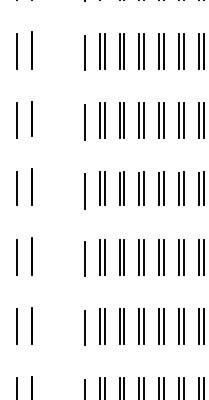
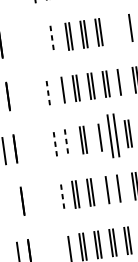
line: (104, 120) -> (55, 38), removed
part: (181, 120) -> (114, 30), removed
line: (198, 120) -> (126, 28), removed
line: (84, 121) -> (40, 41), removed
line: (99, 121) -> (52, 39), solid -> dashed
line: (99, 188) -> (59, 90), removed
line: (183, 188) -> (122, 81), removed
line: (84, 191) -> (48, 94), solid -> dashed
line: (99, 257) -> (66, 142), solid -> dashed
line: (104, 257) -> (70, 142), removed
line: (139, 257) -> (96, 138), removed
part: (161, 257) -> (113, 136), size x1.6
line: (84, 259) -> (55, 145), solid -> dashed
line: (17, 326) -> (11, 203), removed
line: (139, 326) -> (103, 190), removed
line: (164, 326) -> (122, 187), removed
line: (84, 328) -> (62, 197), solid -> dashed

